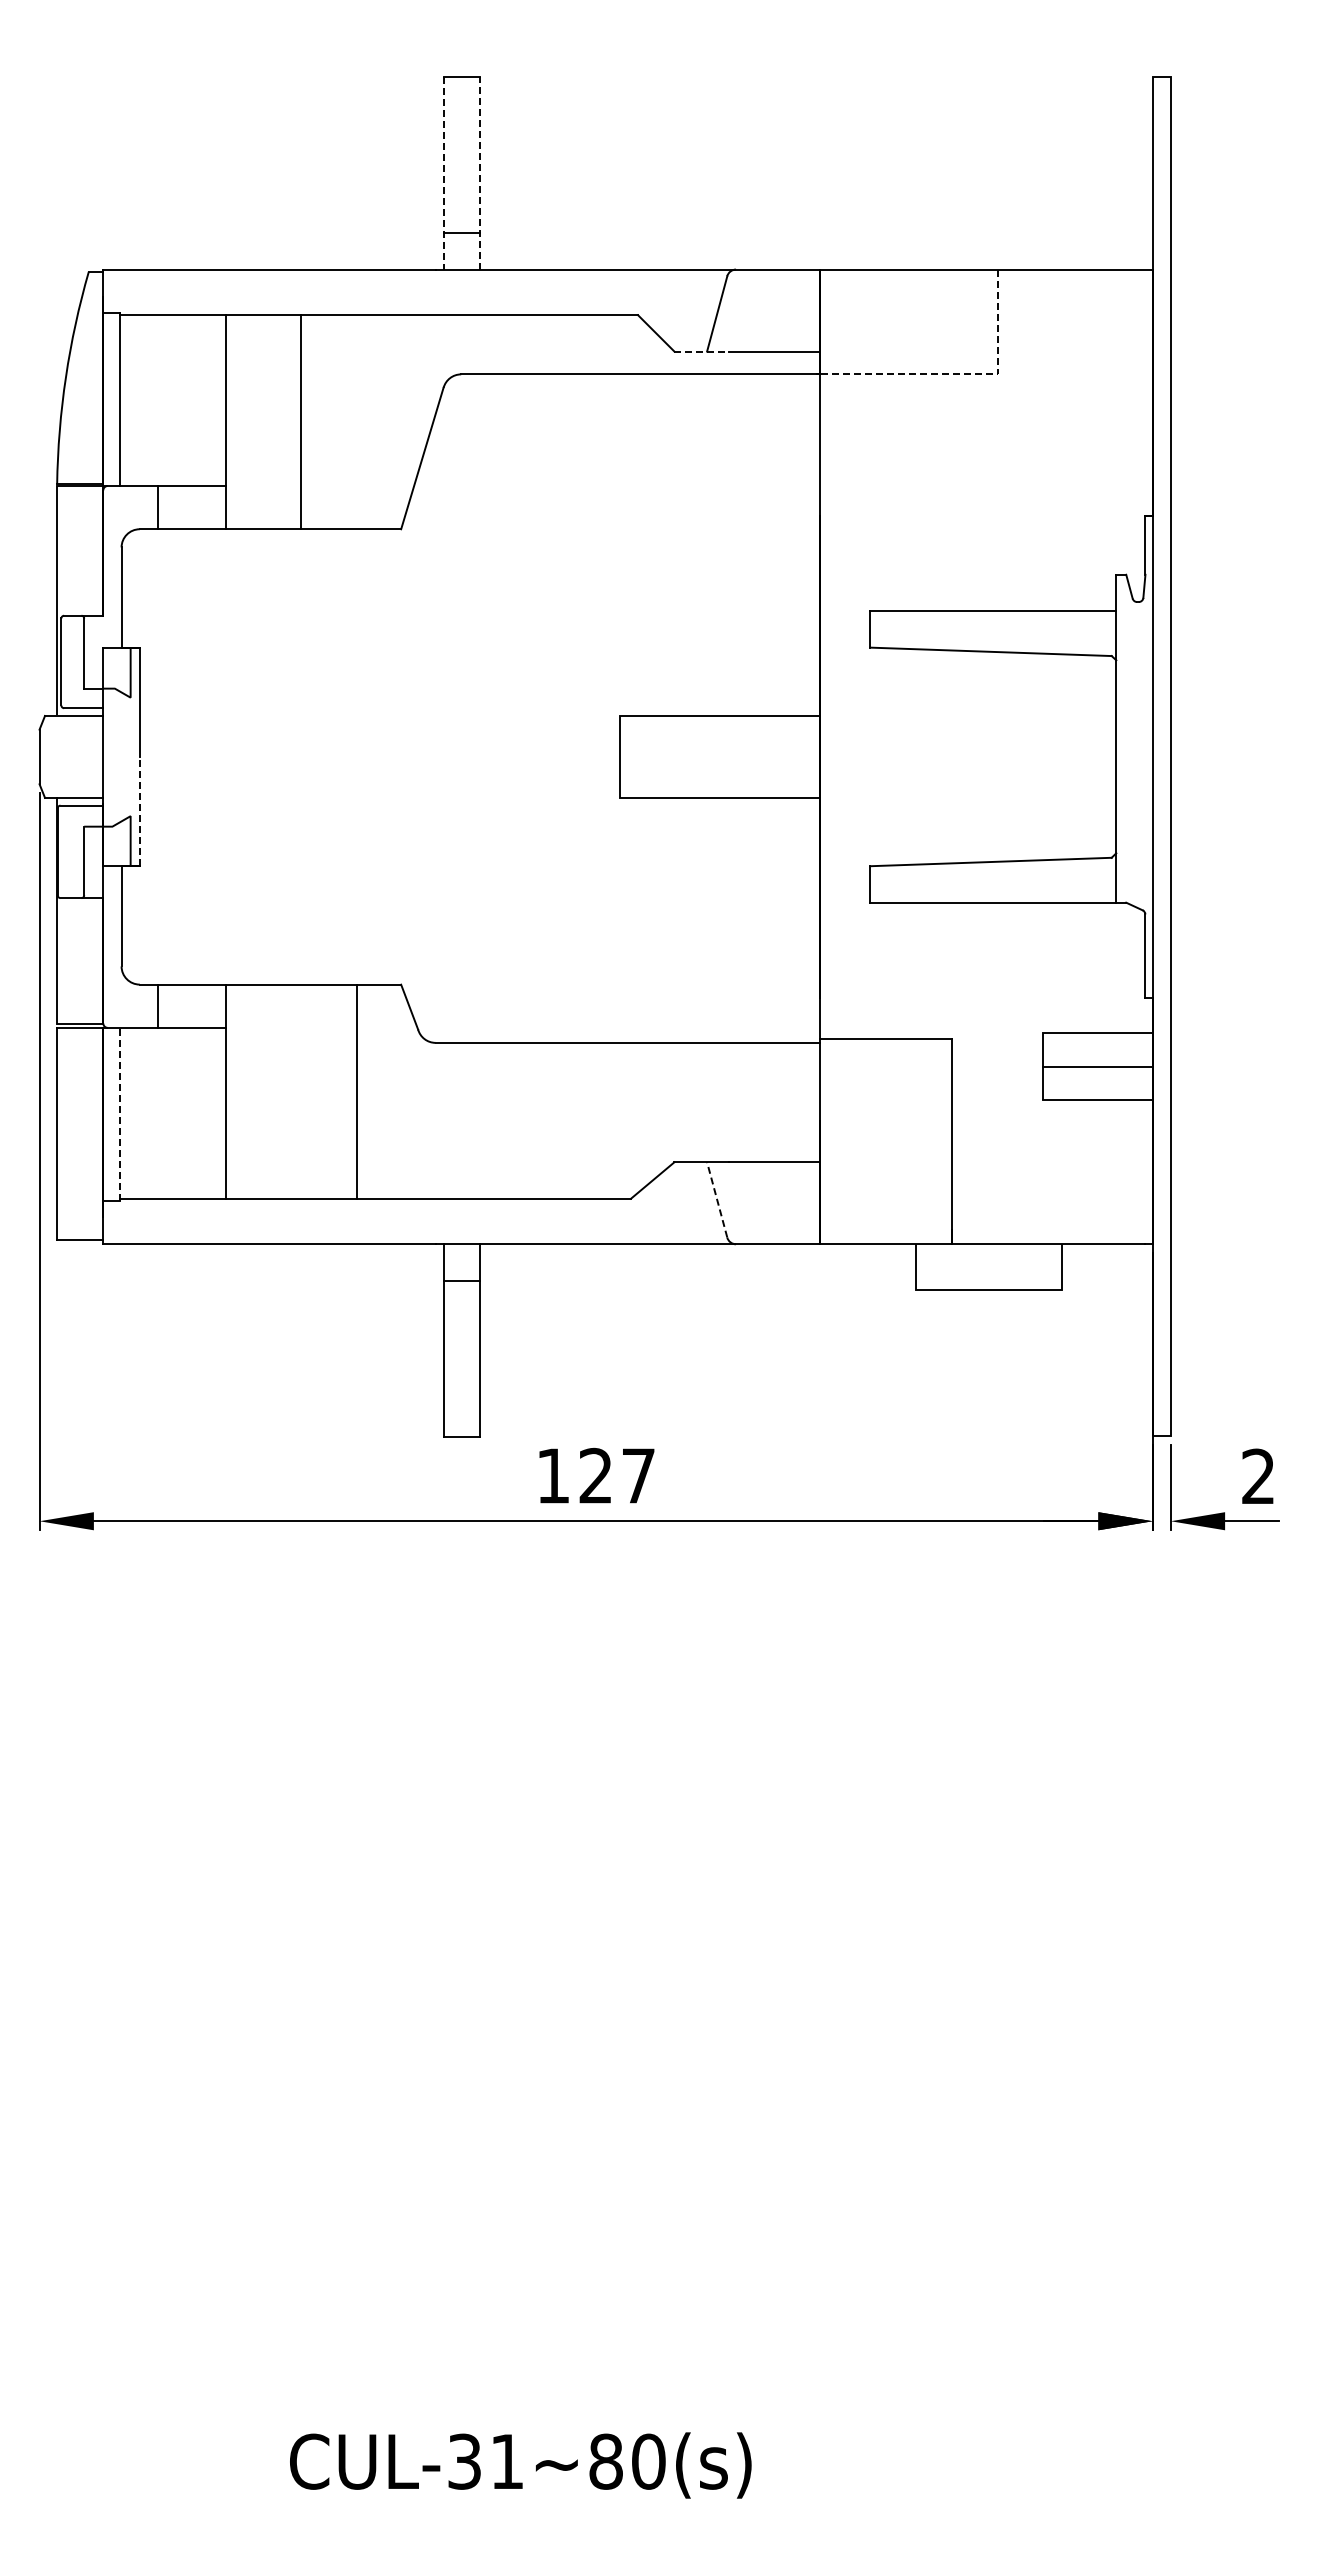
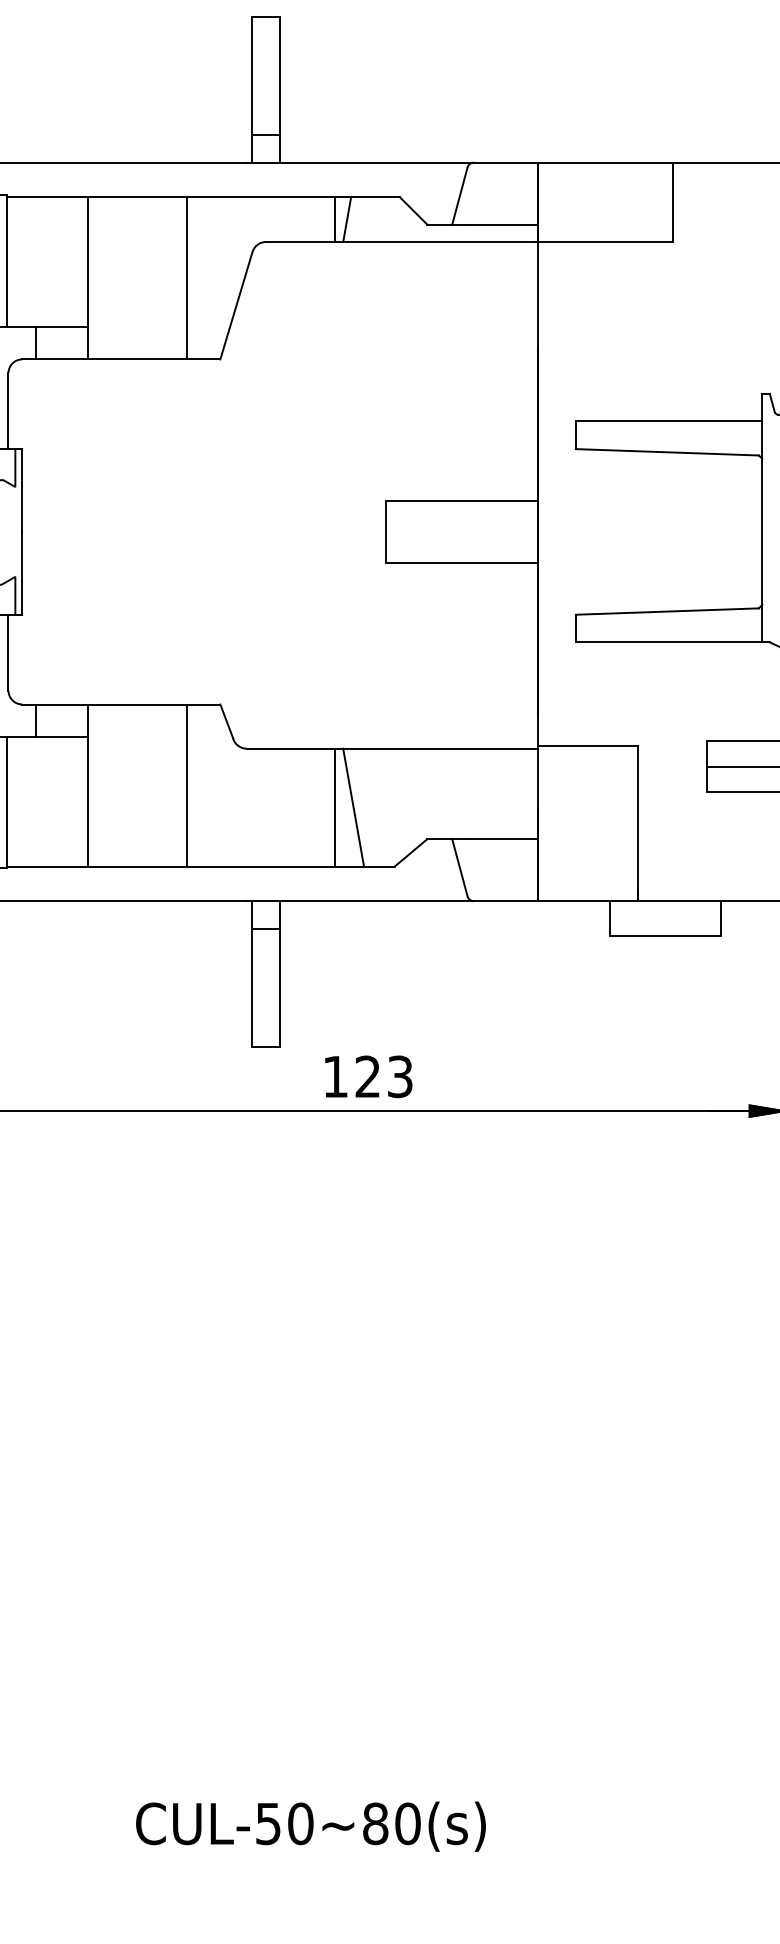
line: (479, 172) -> (279, 89), dashed -> solid
line: (443, 173) -> (252, 89), dashed -> solid
line: (552, 344) -> (335, 219), added
line: (568, 344) -> (347, 219), added
line: (702, 351) -> (448, 224), dashed -> solid
line: (961, 374) -> (644, 242), dashed -> solid
line: (301, 422) -> (187, 278), moved
line: (139, 811) -> (22, 573), dashed -> solid
line: (119, 1114) -> (6, 802), dashed -> solid
line: (552, 1120) -> (335, 807), added
line: (576, 1120) -> (353, 807), added
line: (717, 1199) -> (460, 867), dashed -> solid
text: (638, 1475) -> (400, 1076), 127 -> 123
text: (486, 2461) -> (285, 1823), CUL-31~80(s) -> CUL-50~80(s)

